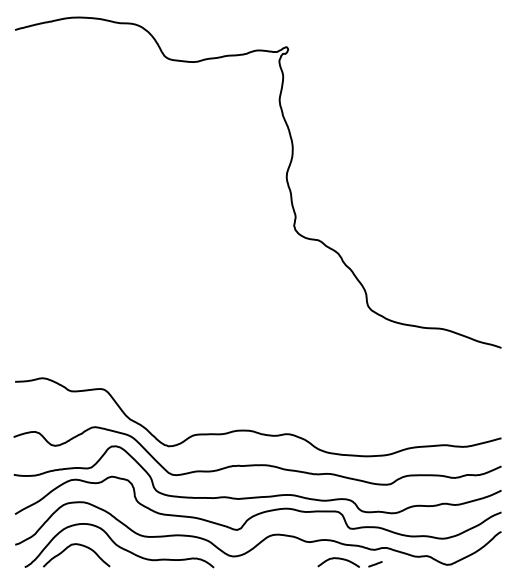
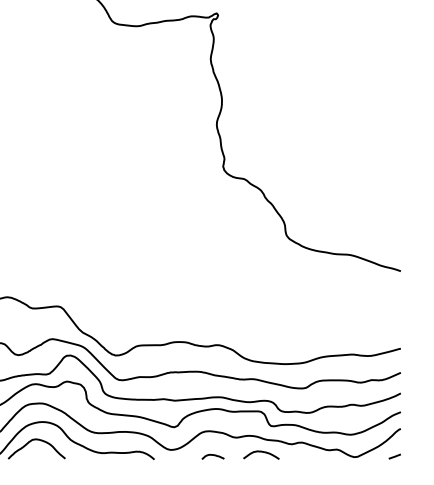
curve: (282, 563) -> (213, 455), added
line: (375, 564) -> (394, 456), moved

